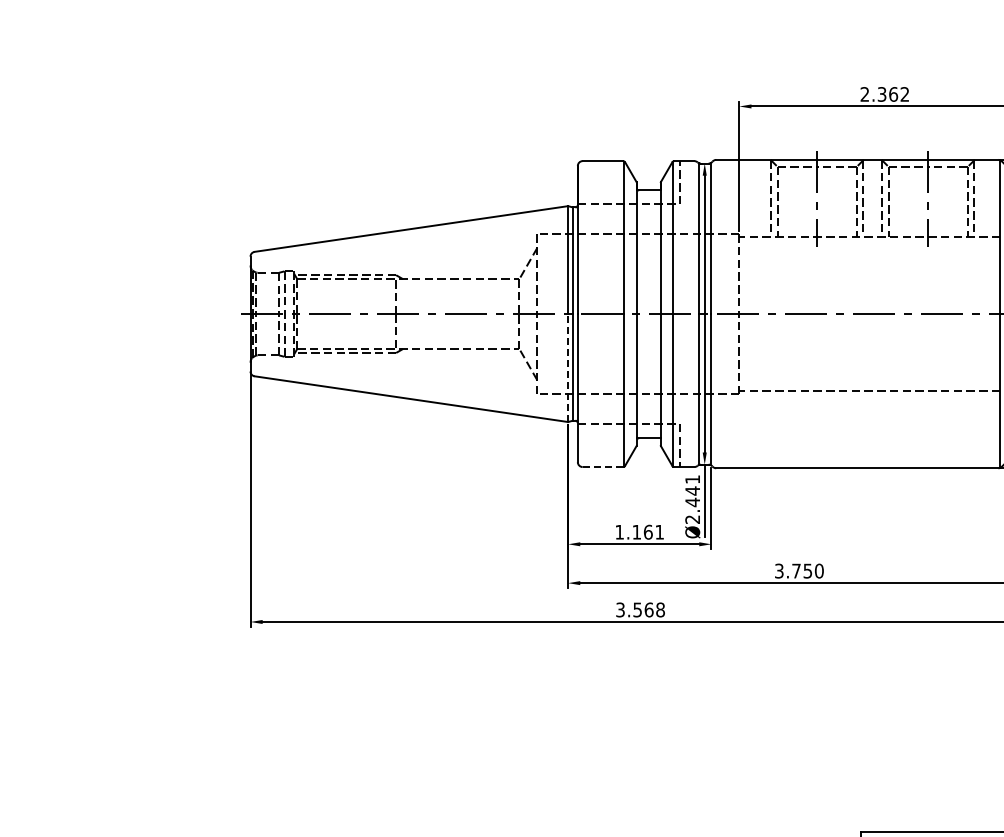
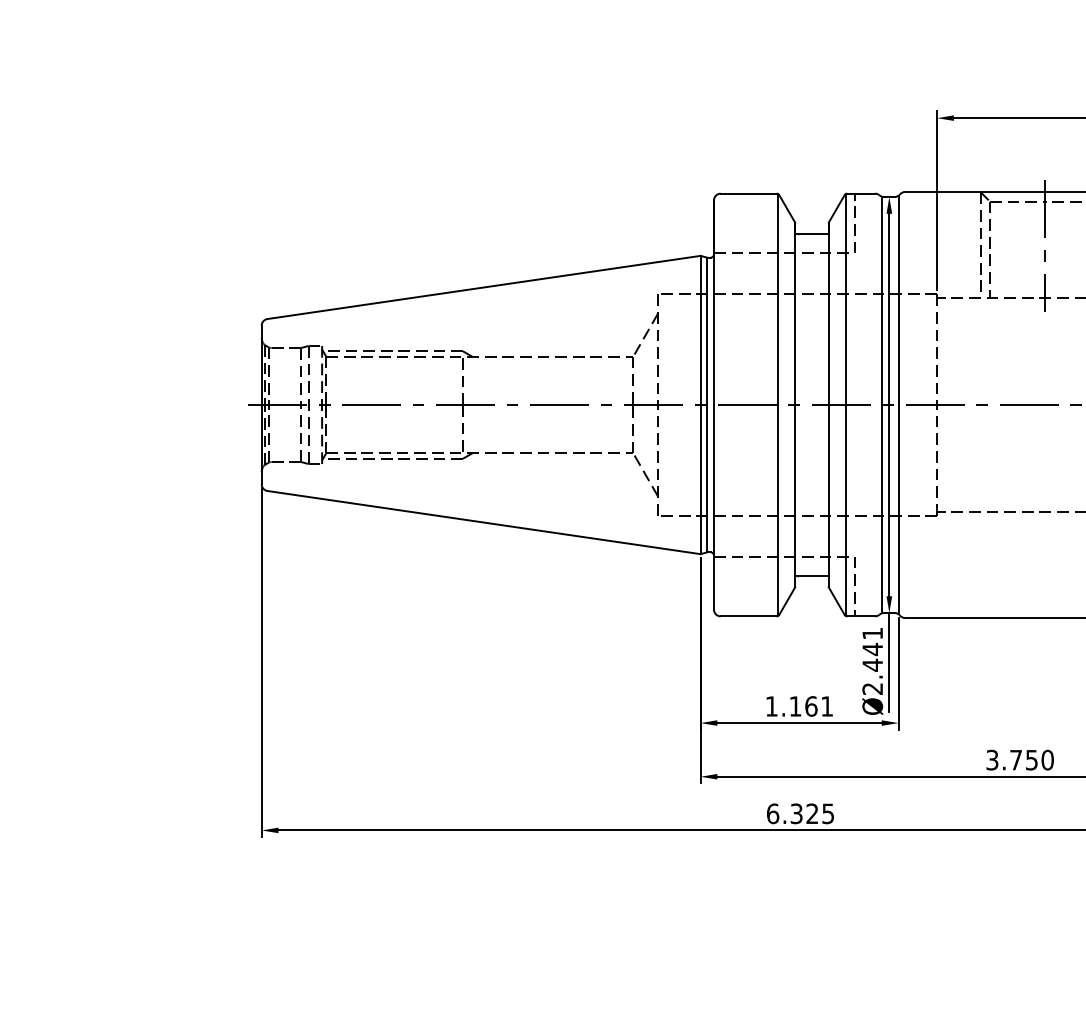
line: (568, 368) -> (701, 480), dashed -> solid
line: (602, 467) -> (748, 616), dashed -> solid
text: (640, 609) -> (800, 813), 3.568 -> 6.325

